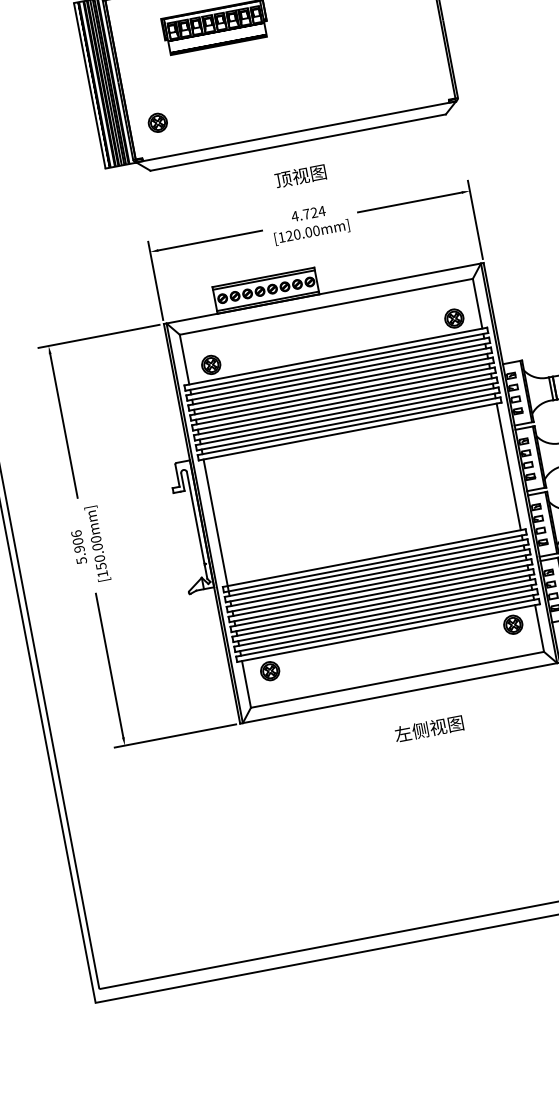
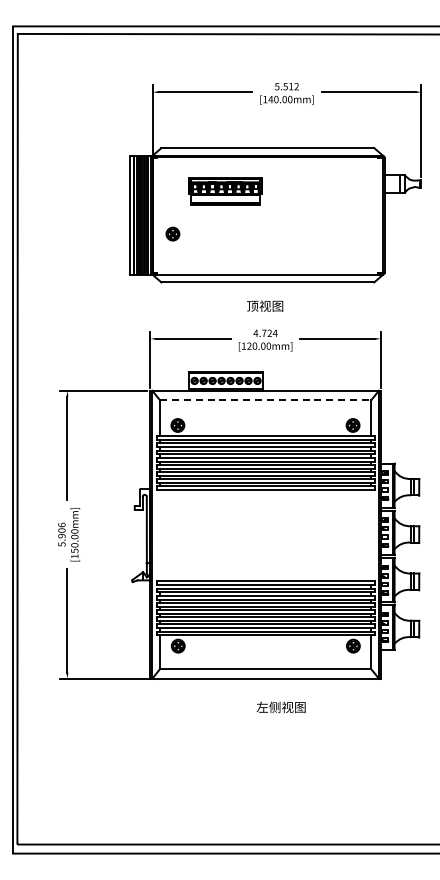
part: (157, 122) -> (172, 233), moved
line: (326, 307) -> (265, 400), solid -> dashed
line: (509, 466) -> (371, 535), removed
line: (217, 527) -> (160, 539), removed

